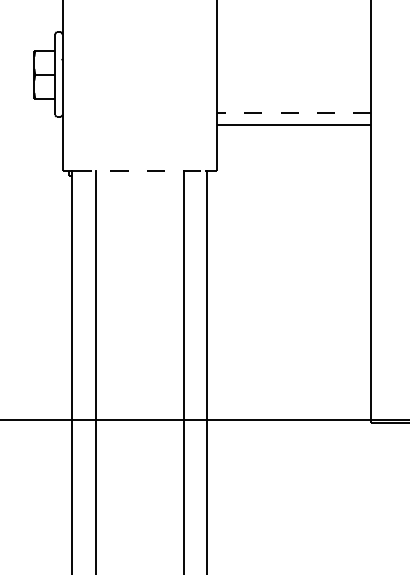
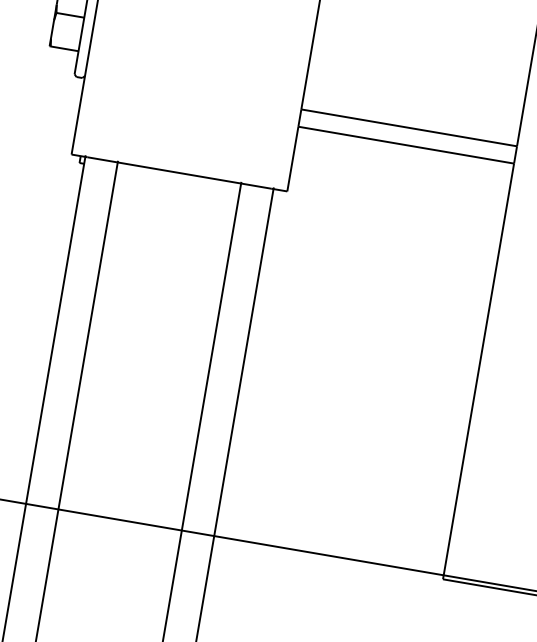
line: (293, 112) -> (408, 127), dashed -> solid
line: (139, 171) -> (179, 173), dashed -> solid

